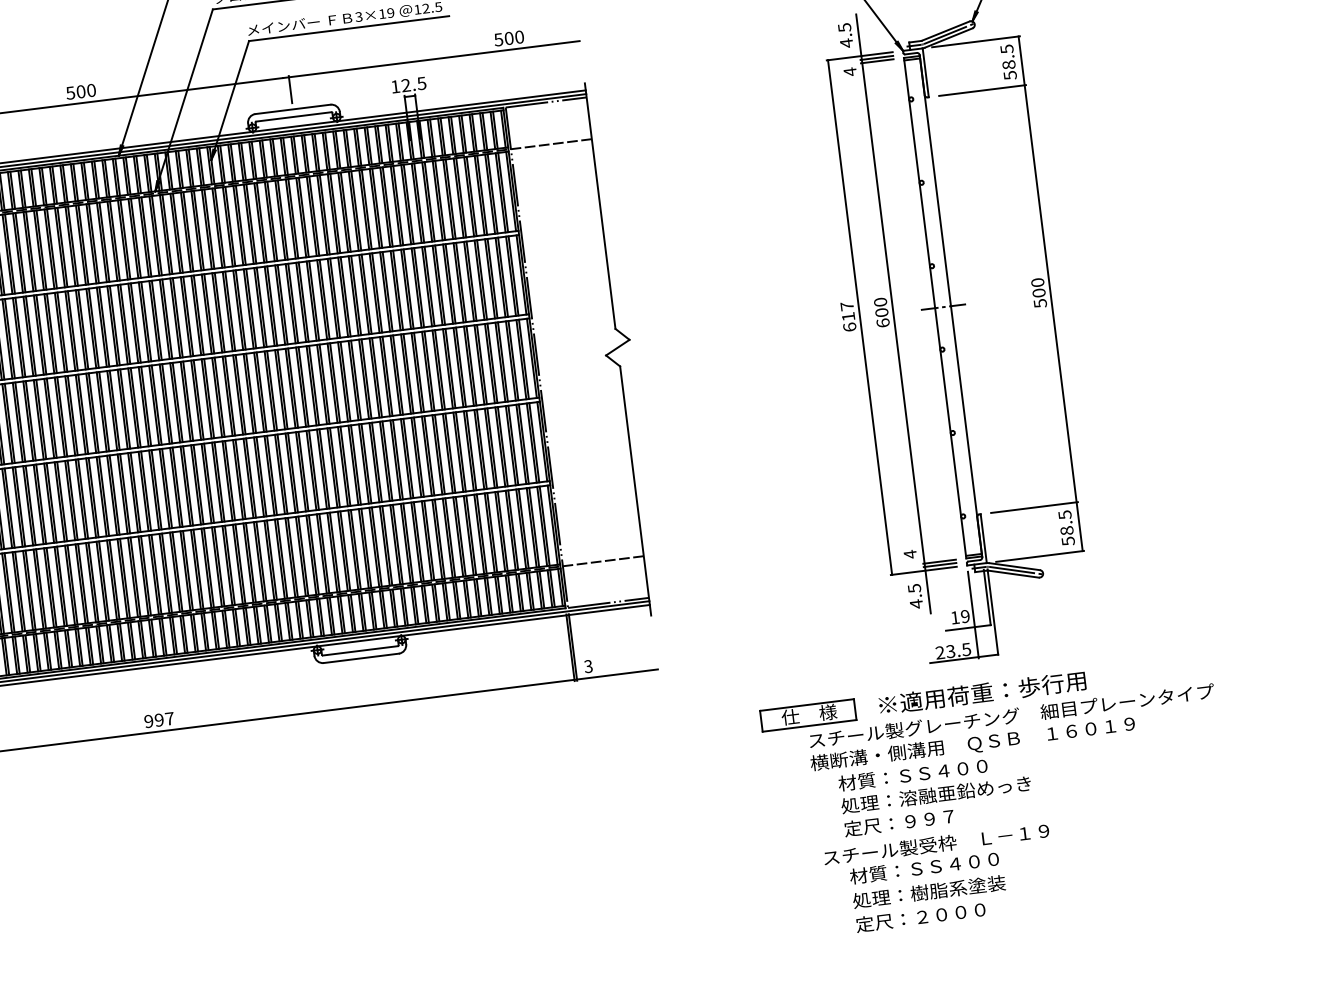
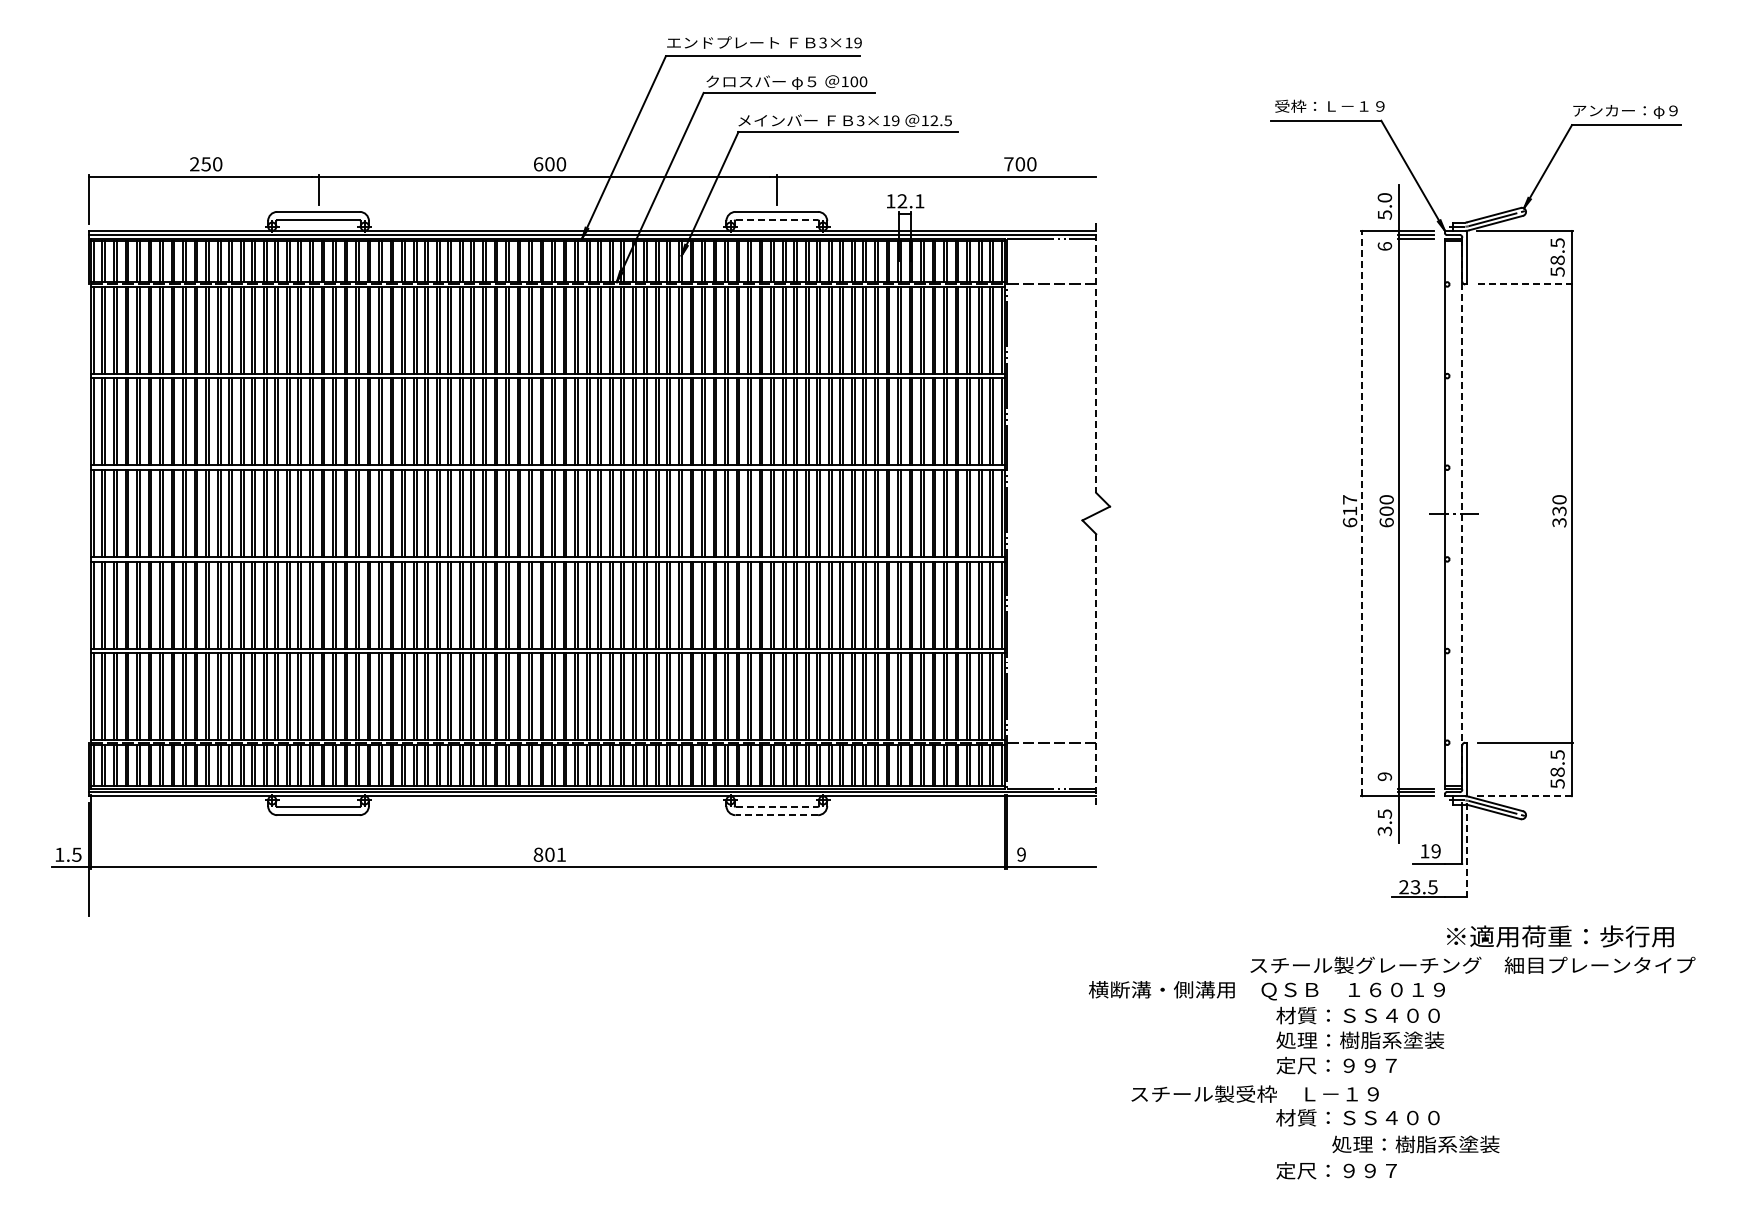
text: (845, 35) -> (1384, 206), 4.5 -> 5.0
text: (498, 39) -> (1008, 164), 500 -> 700
text: (849, 71) -> (1384, 246), 4 -> 6
text: (421, 83) -> (919, 201), 12.5 -> 12.1
line: (982, 90) -> (1525, 284), solid -> dashed
text: (70, 93) -> (538, 164), 500 -> 600
line: (294, 117) -> (777, 220), solid -> dashed
line: (600, 206) -> (1096, 358), solid -> dashed
text: (1039, 297) -> (1559, 516), 500 -> 330
line: (951, 306) -> (1462, 513), solid -> dashed
line: (860, 317) -> (1362, 513), solid -> dashed
line: (635, 491) -> (1096, 671), solid -> dashed
text: (909, 554) -> (1384, 776), 4 -> 9
line: (1040, 556) -> (1525, 796), solid -> dashed
text: (916, 604) -> (1384, 831), 4.5 -> 3.5
line: (992, 612) -> (1466, 850), solid -> dashed
line: (972, 614) -> (1444, 850), removed
line: (360, 650) -> (777, 806), solid -> dashed
line: (361, 658) -> (776, 815), solid -> dashed
text: (588, 666) -> (1021, 854), 3 -> 9
text: (982, 693) -> (1560, 936), moved
part: (808, 715) -> (1252, 937), removed
text: (158, 719) -> (549, 854), 997 -> 801
text: (972, 744) -> (1266, 990), moved
text: (965, 791) -> (1412, 1040), 処理：溶融亜鉛めっき -> 処理：樹脂系塗装
text: (935, 843) -> (1254, 1093), moved
text: (928, 891) -> (1415, 1144), moved
text: (950, 913) -> (1380, 1170), 定尺：２０００ -> 定尺：９９７

